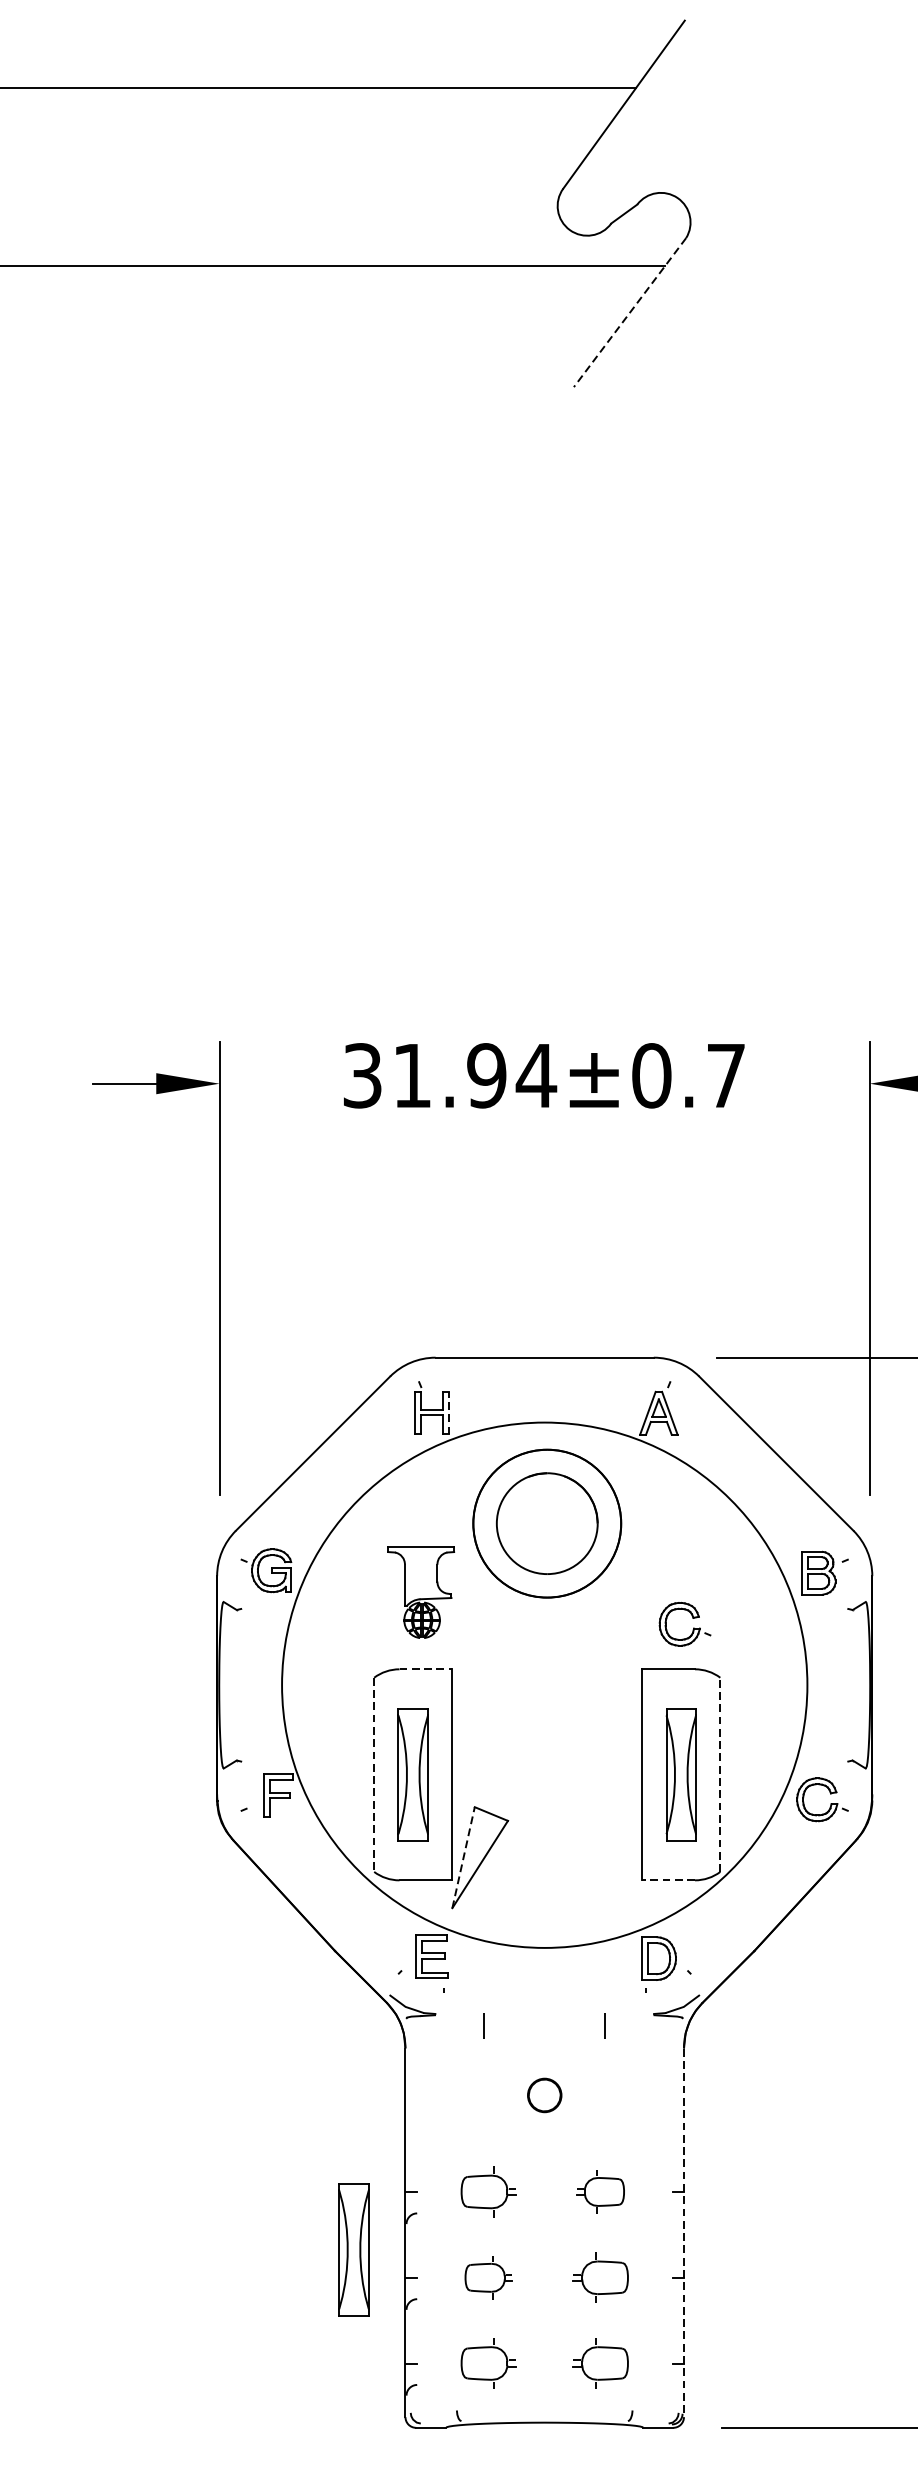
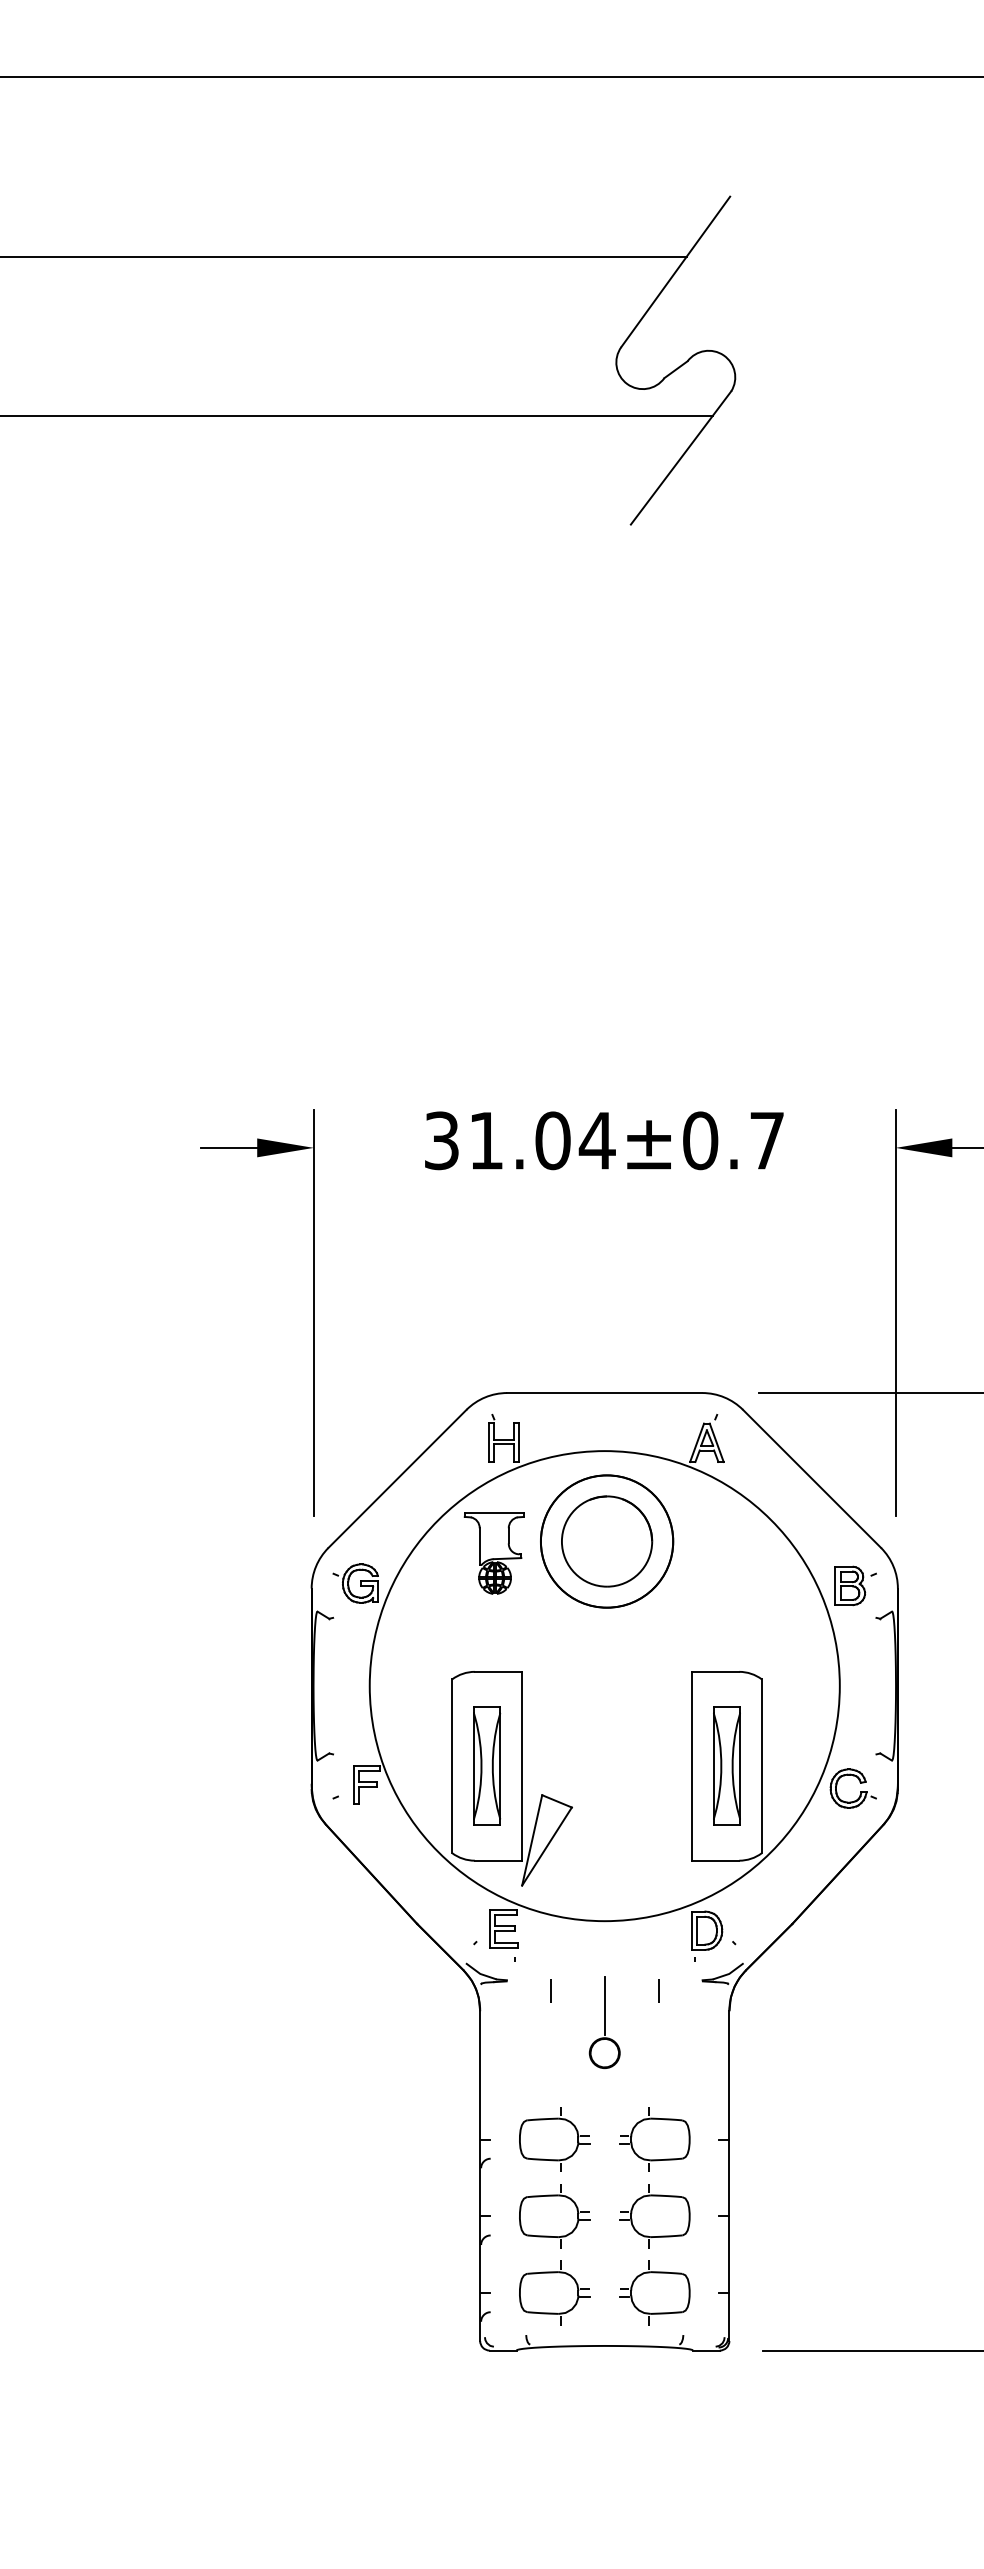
line: (629, 313) -> (680, 458), dashed -> solid
text: (486, 1075) -> (552, 1140), 31.94±0.7 -> 31.04±0.7
line: (448, 1412) -> (518, 1442), dashed -> solid
part: (420, 1592) -> (493, 1553), moved
part: (693, 1627) -> (737, 1634), removed
line: (425, 1668) -> (498, 1671), dashed -> solid
line: (374, 1775) -> (452, 1766), dashed -> solid
line: (719, 1775) -> (761, 1766), dashed -> solid
line: (463, 1856) -> (532, 1839), dashed -> solid
line: (668, 1880) -> (715, 1860), dashed -> solid
line: (544, 2042) -> (604, 2005), added
part: (488, 2191) -> (554, 2139), size x1.43
part: (600, 2191) -> (654, 2139), size x1.67
line: (684, 2233) -> (729, 2176), dashed -> solid
part: (354, 2248) -> (434, 2190), removed
part: (488, 2277) -> (554, 2216), size x1.67
part: (600, 2277) -> (654, 2216), size x1.43
part: (488, 2362) -> (554, 2292), size x1.43
part: (600, 2362) -> (654, 2292), size x1.43

